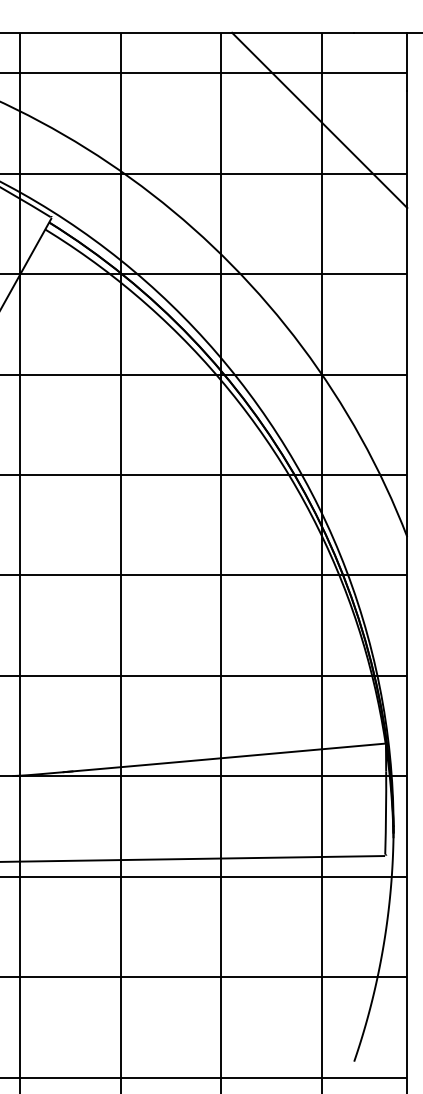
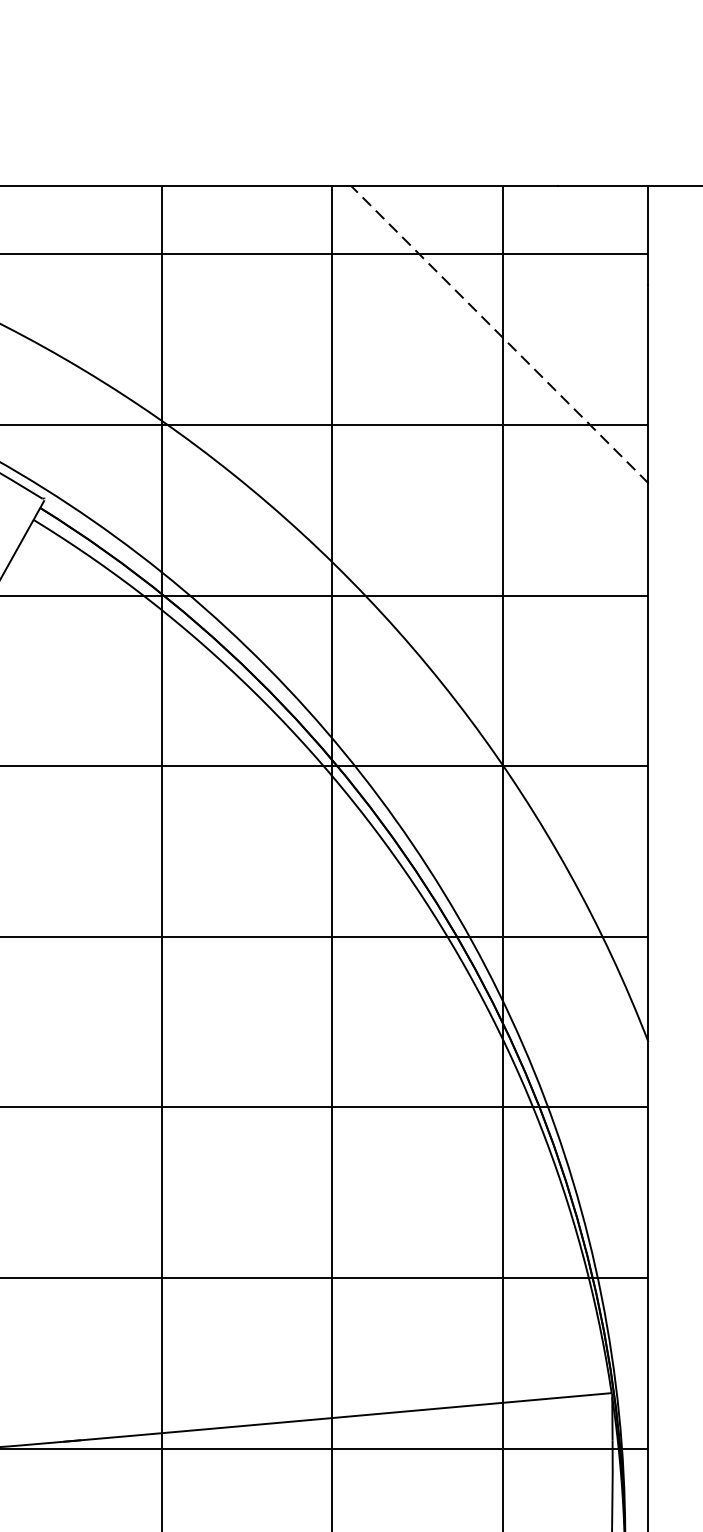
line: (319, 120) -> (499, 334), solid -> dashed

